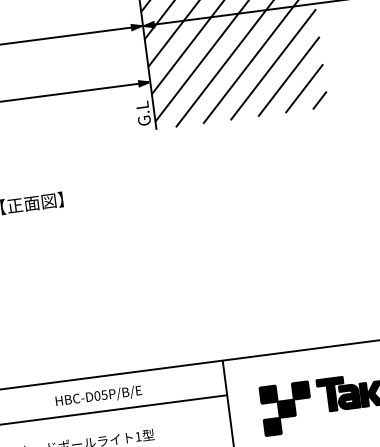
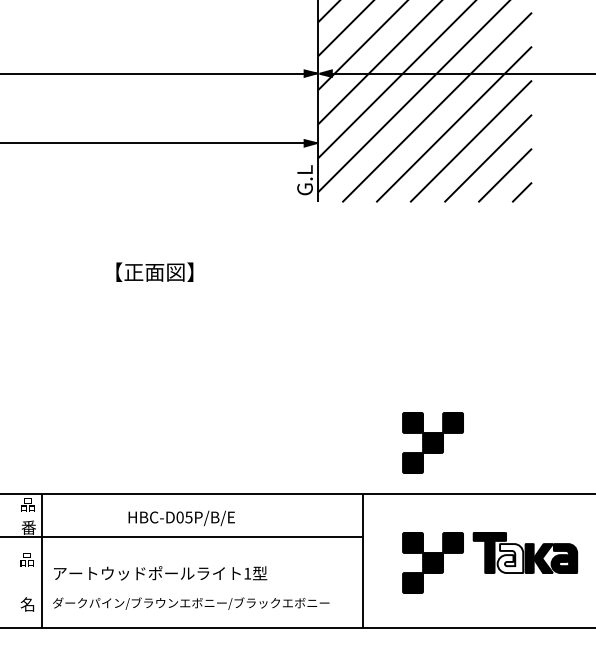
part: (273, 311) -> (432, 442), added
text: (98, 396) -> (181, 518), moved
fill: (348, 396) -> (510, 558), removed

